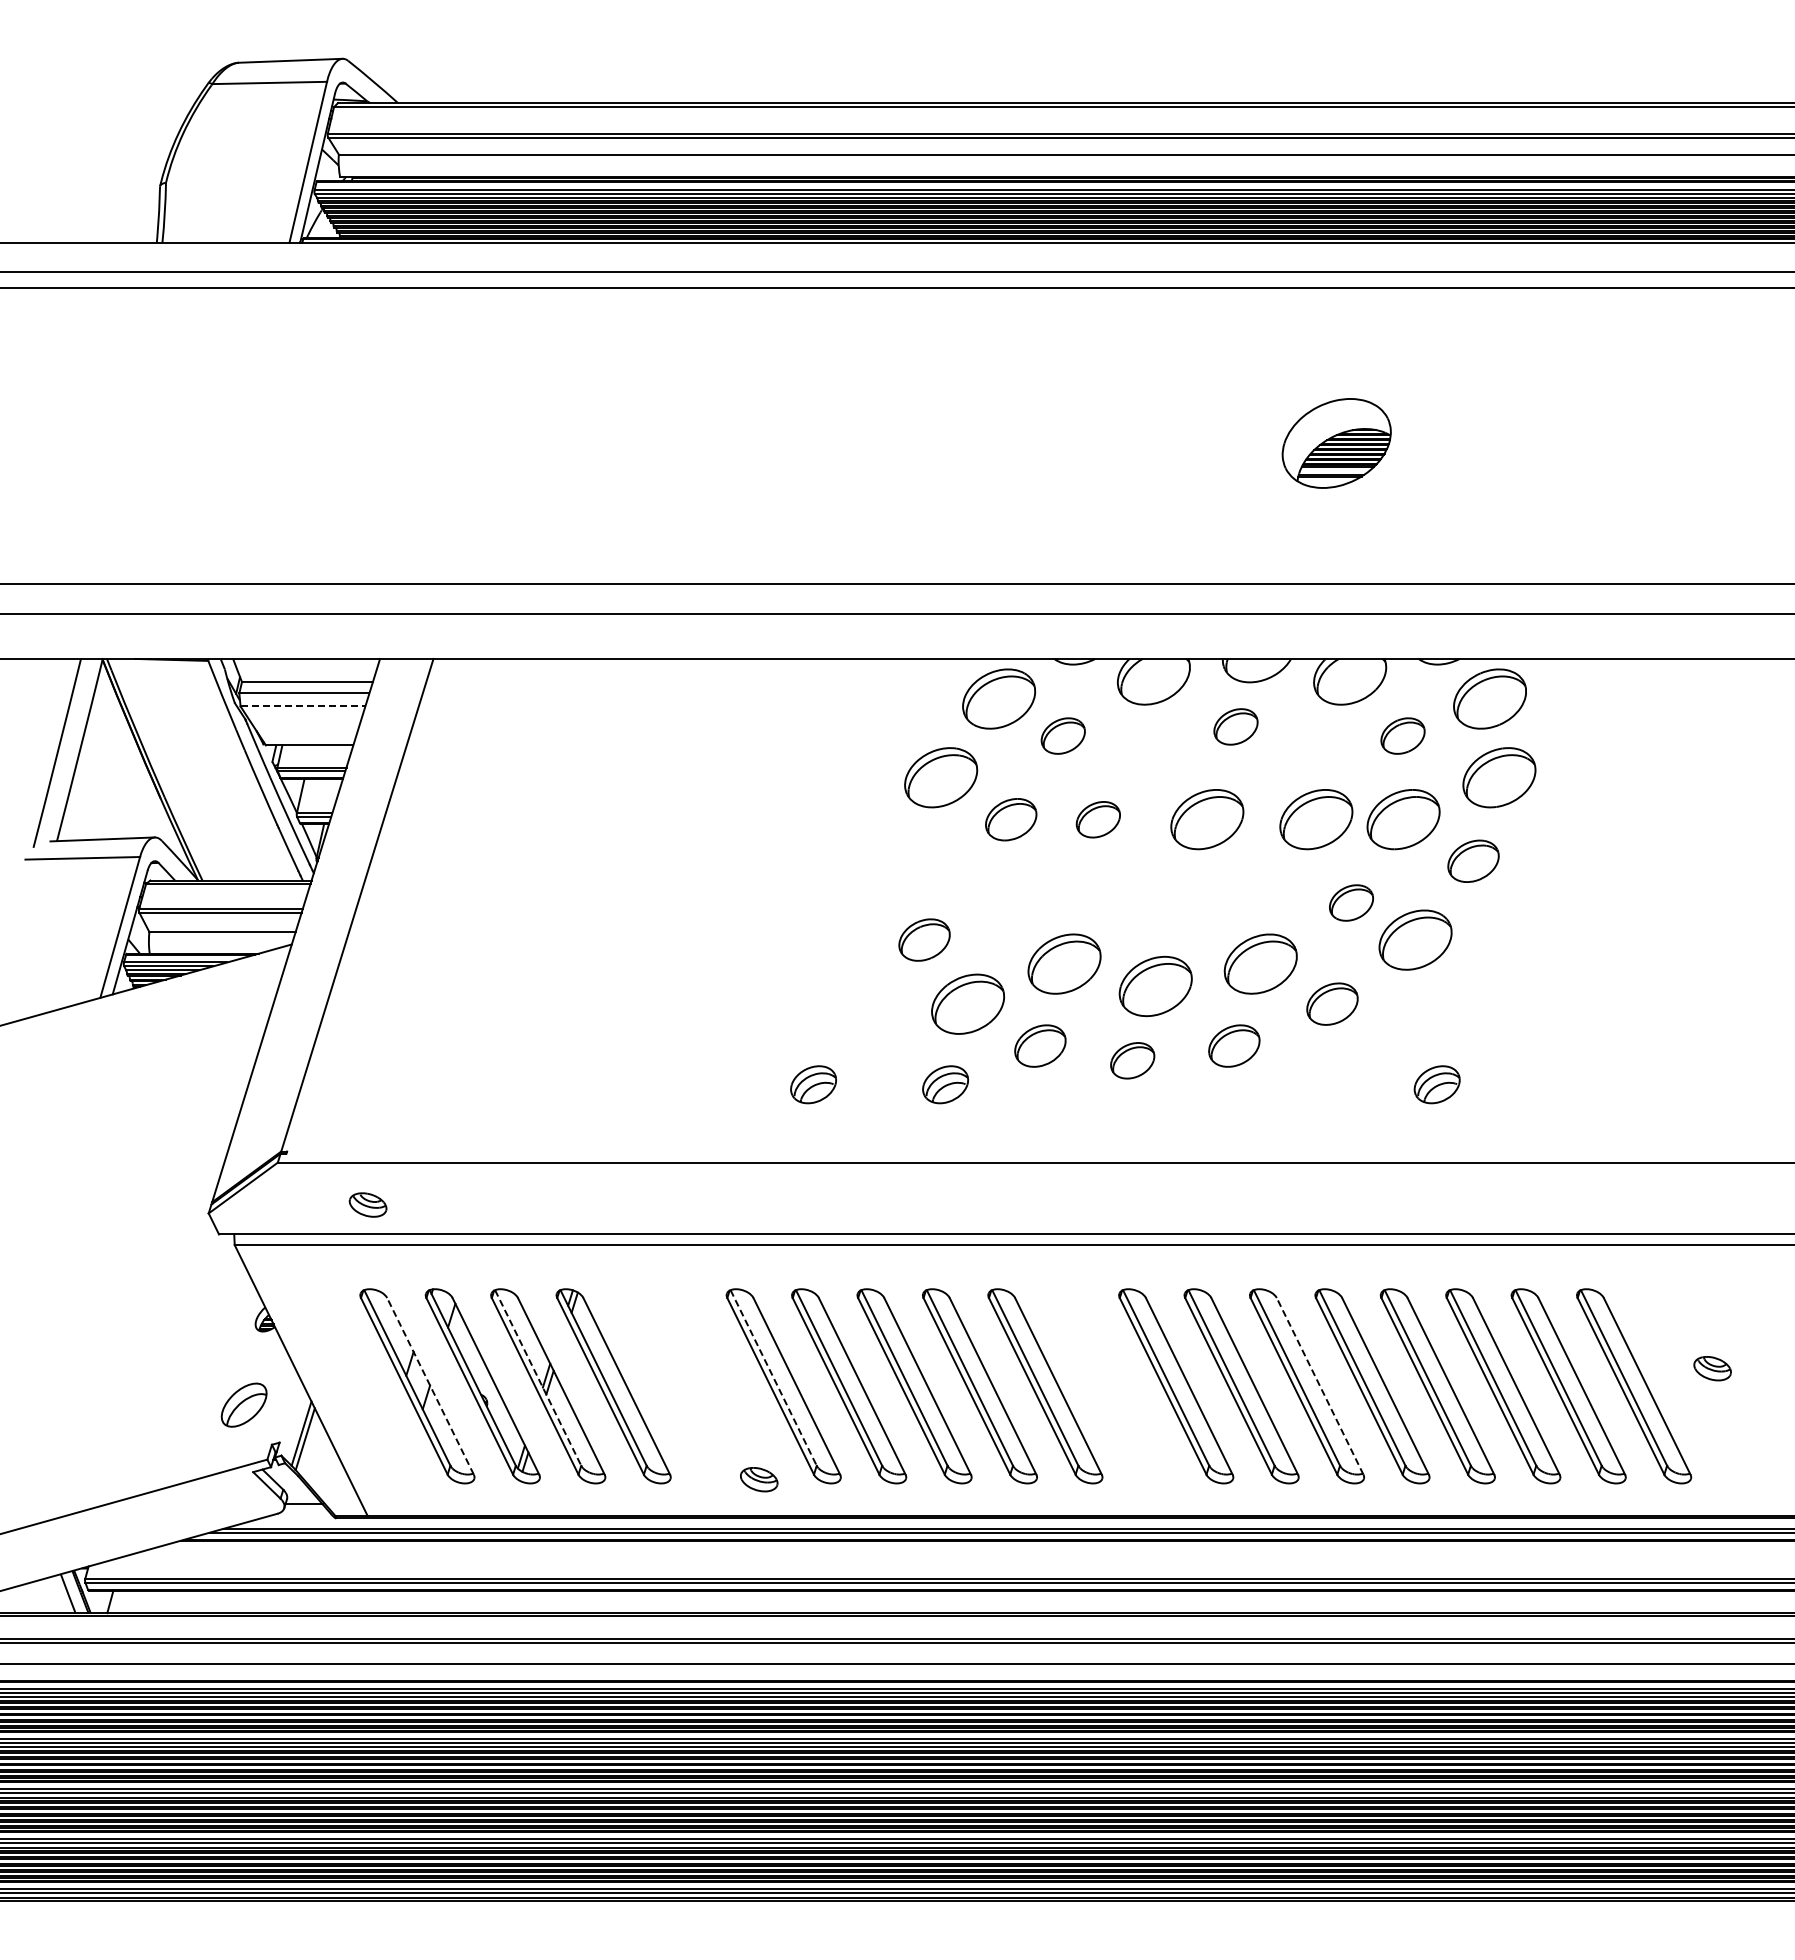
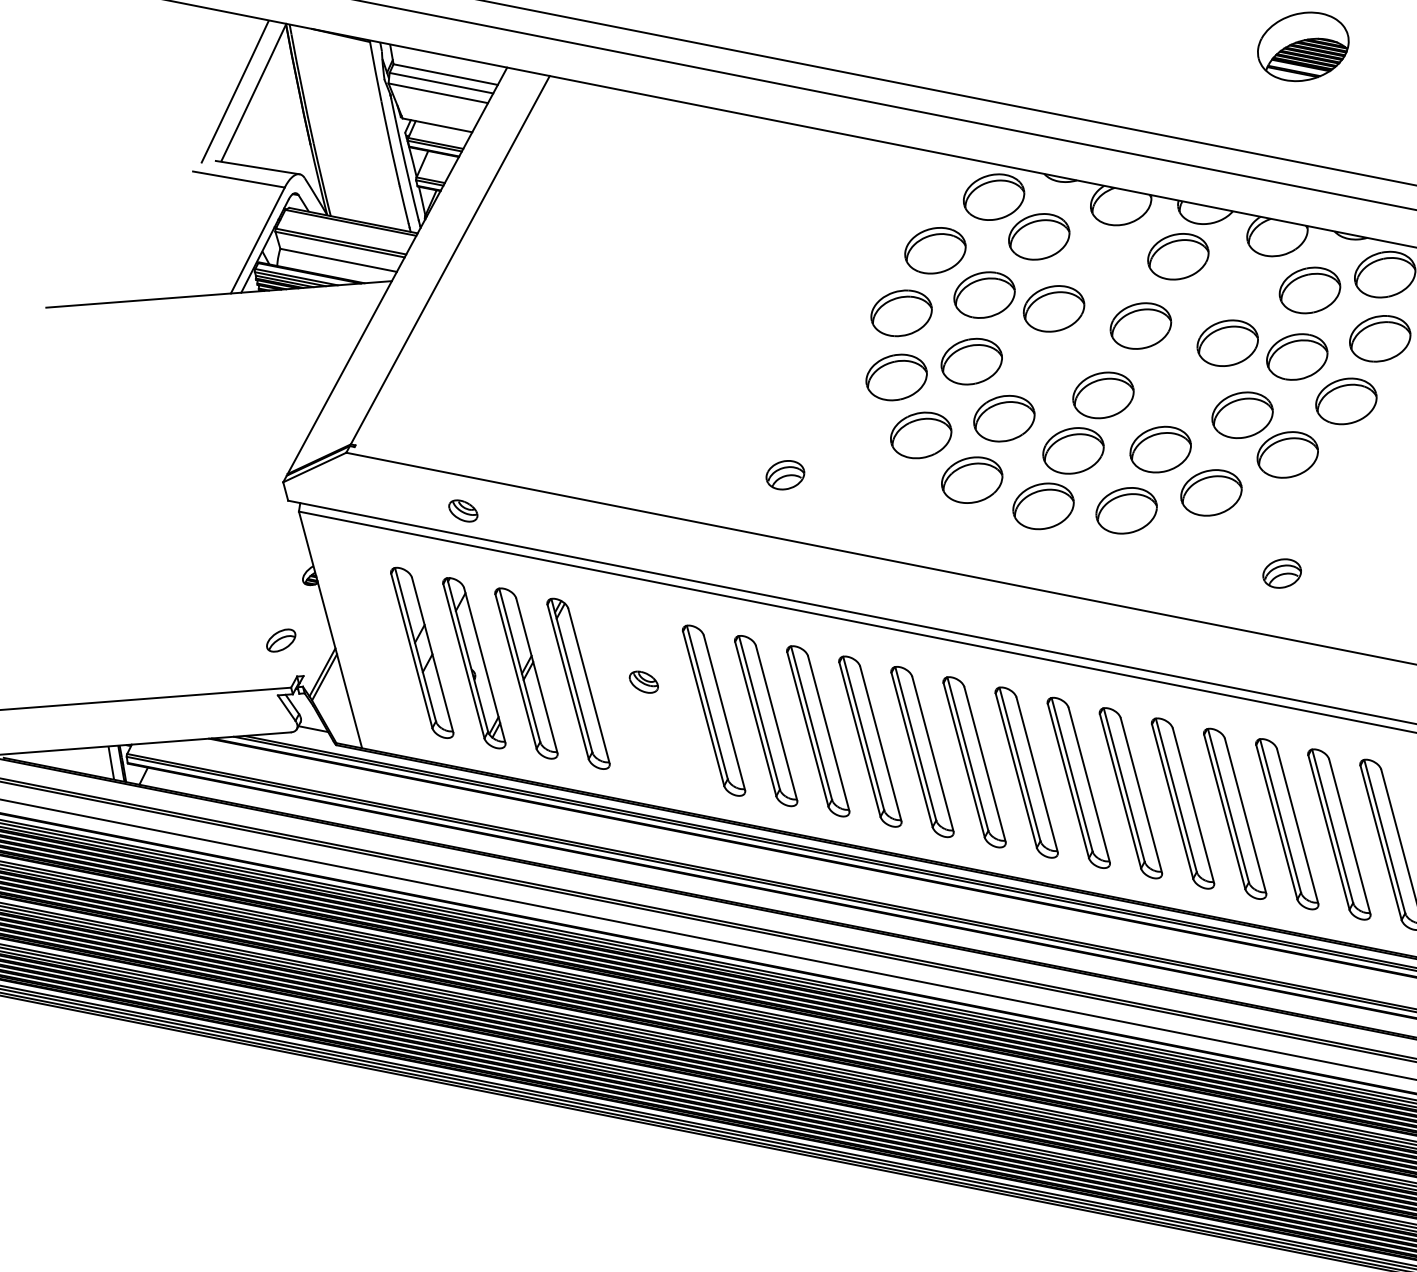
line: (303, 706) -> (438, 93), dashed -> solid
part: (1235, 726) -> (1178, 256), size x1.67
part: (1063, 735) -> (1039, 236), size x1.67
part: (1402, 735) -> (1309, 289), size x1.67
part: (1011, 819) -> (984, 295), size x1.43
part: (1098, 819) -> (1054, 308), size x1.67
part: (915, 860) -> (901, 312), added
part: (1473, 860) -> (1346, 400), size x1.43
part: (1011, 902) -> (971, 361), added
part: (1351, 902) -> (1242, 414), size x1.67
part: (1178, 911) -> (1103, 394), added
part: (924, 939) -> (896, 376), size x1.43
part: (1332, 1003) -> (1211, 492), size x1.43
part: (1040, 1045) -> (972, 479), size x1.43
part: (1234, 1045) -> (1126, 510), size x1.43
part: (1132, 1060) -> (1043, 506), size x1.67
part: (945, 1084) -> (890, 495), removed
part: (367, 1204) -> (462, 510), moved
line: (538, 1377) -> (520, 665), dashed -> solid
line: (773, 1377) -> (707, 702), dashed -> solid
line: (430, 1385) -> (432, 654), dashed -> solid
line: (1319, 1385) -> (1140, 794), dashed -> solid
part: (1110, 1386) -> (974, 762), added
part: (243, 1404) -> (280, 639), size x0.71
part: (759, 1479) -> (644, 682), moved

